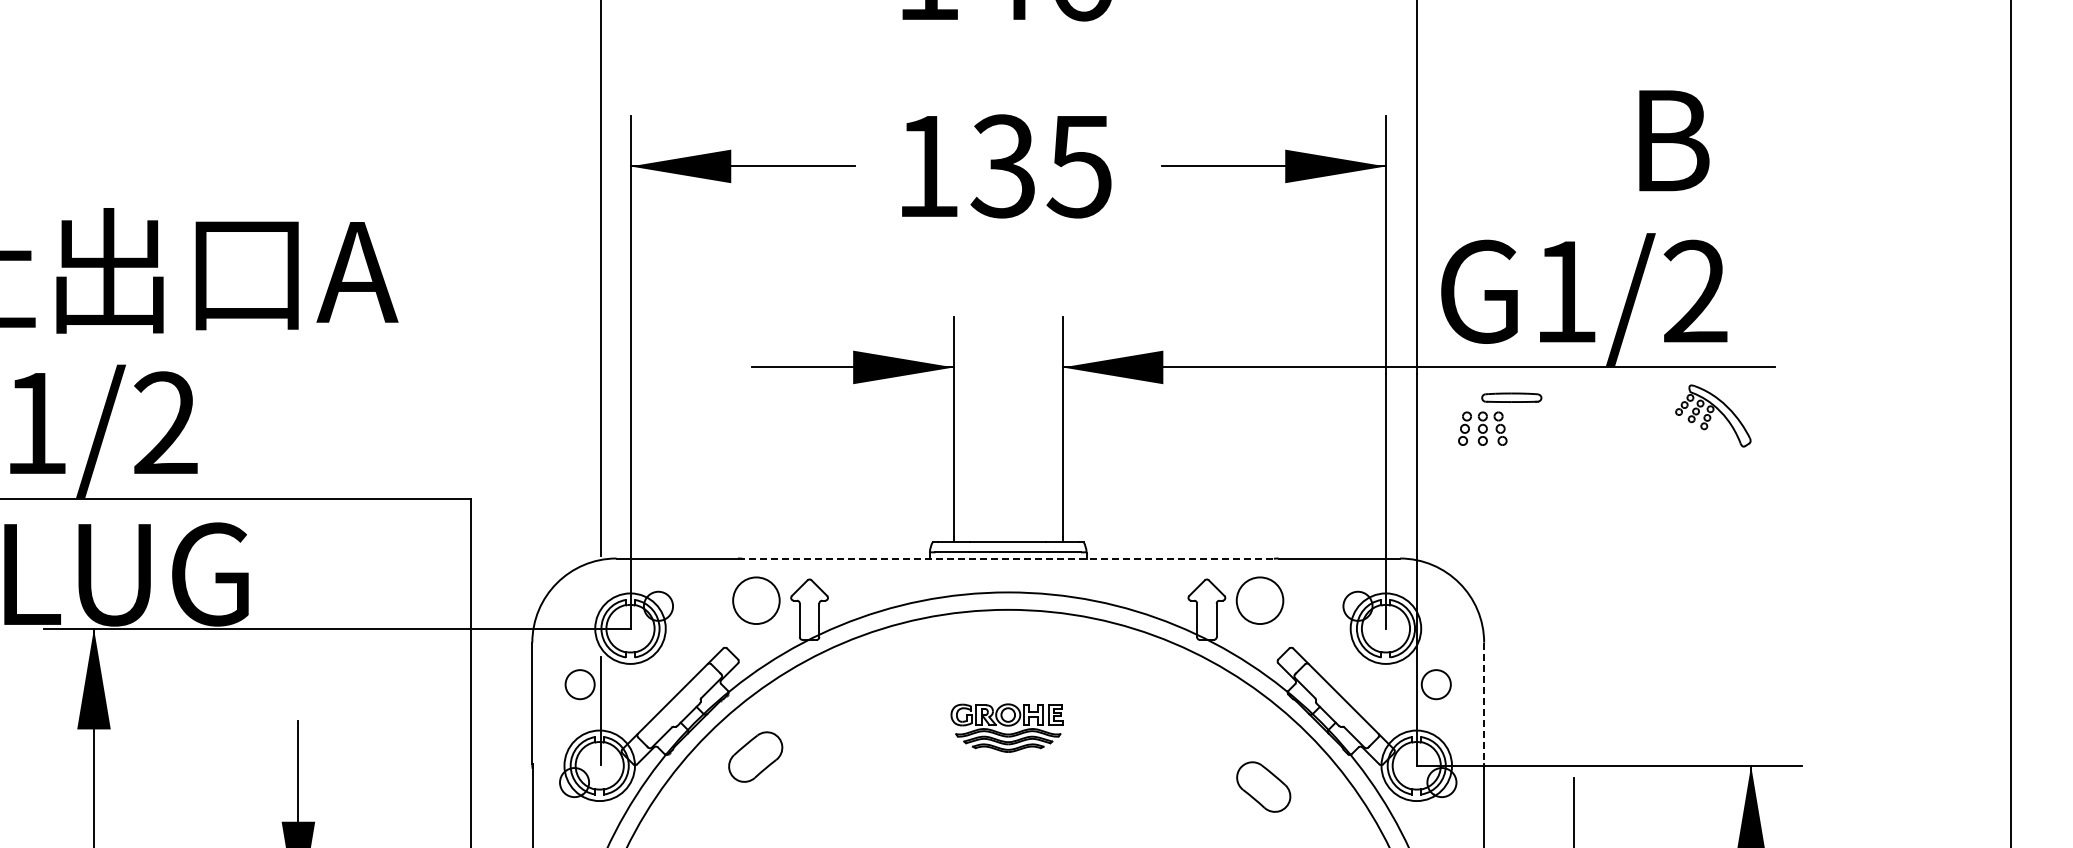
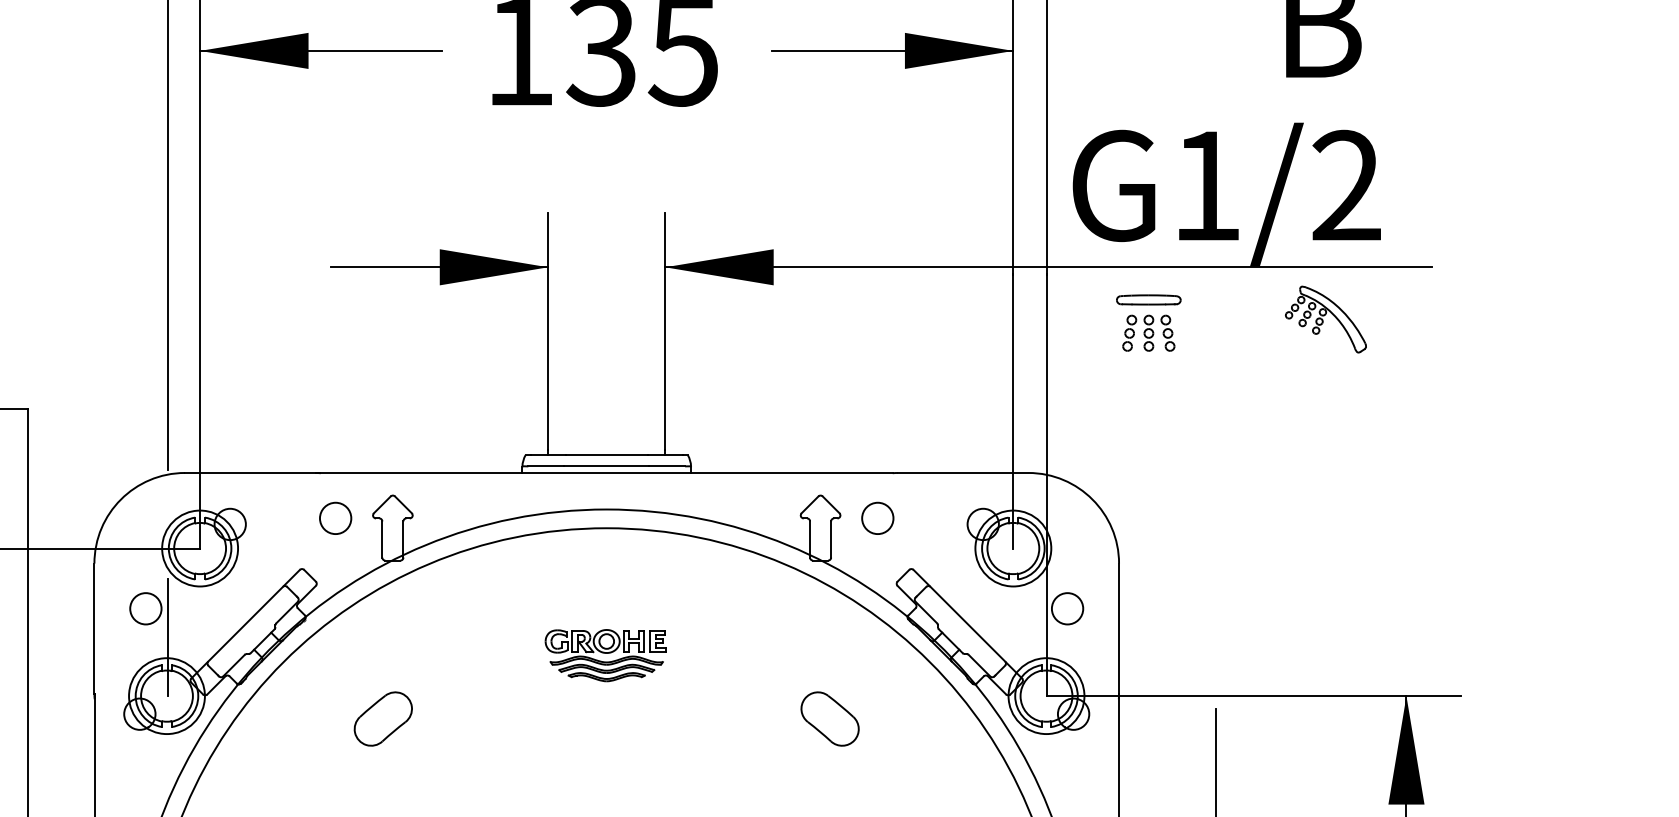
part: (1713, 415) -> (1326, 319), moved
part: (1482, 428) -> (1148, 333), moved
line: (1006, 558) -> (604, 472), dashed -> solid
circle: (755, 600) -> (334, 518), size x0.62
circle: (1259, 600) -> (877, 518), size x0.62
line: (1484, 703) -> (1119, 629), dashed -> solid
part: (755, 756) -> (383, 718), moved
part: (1263, 786) -> (829, 718), moved

